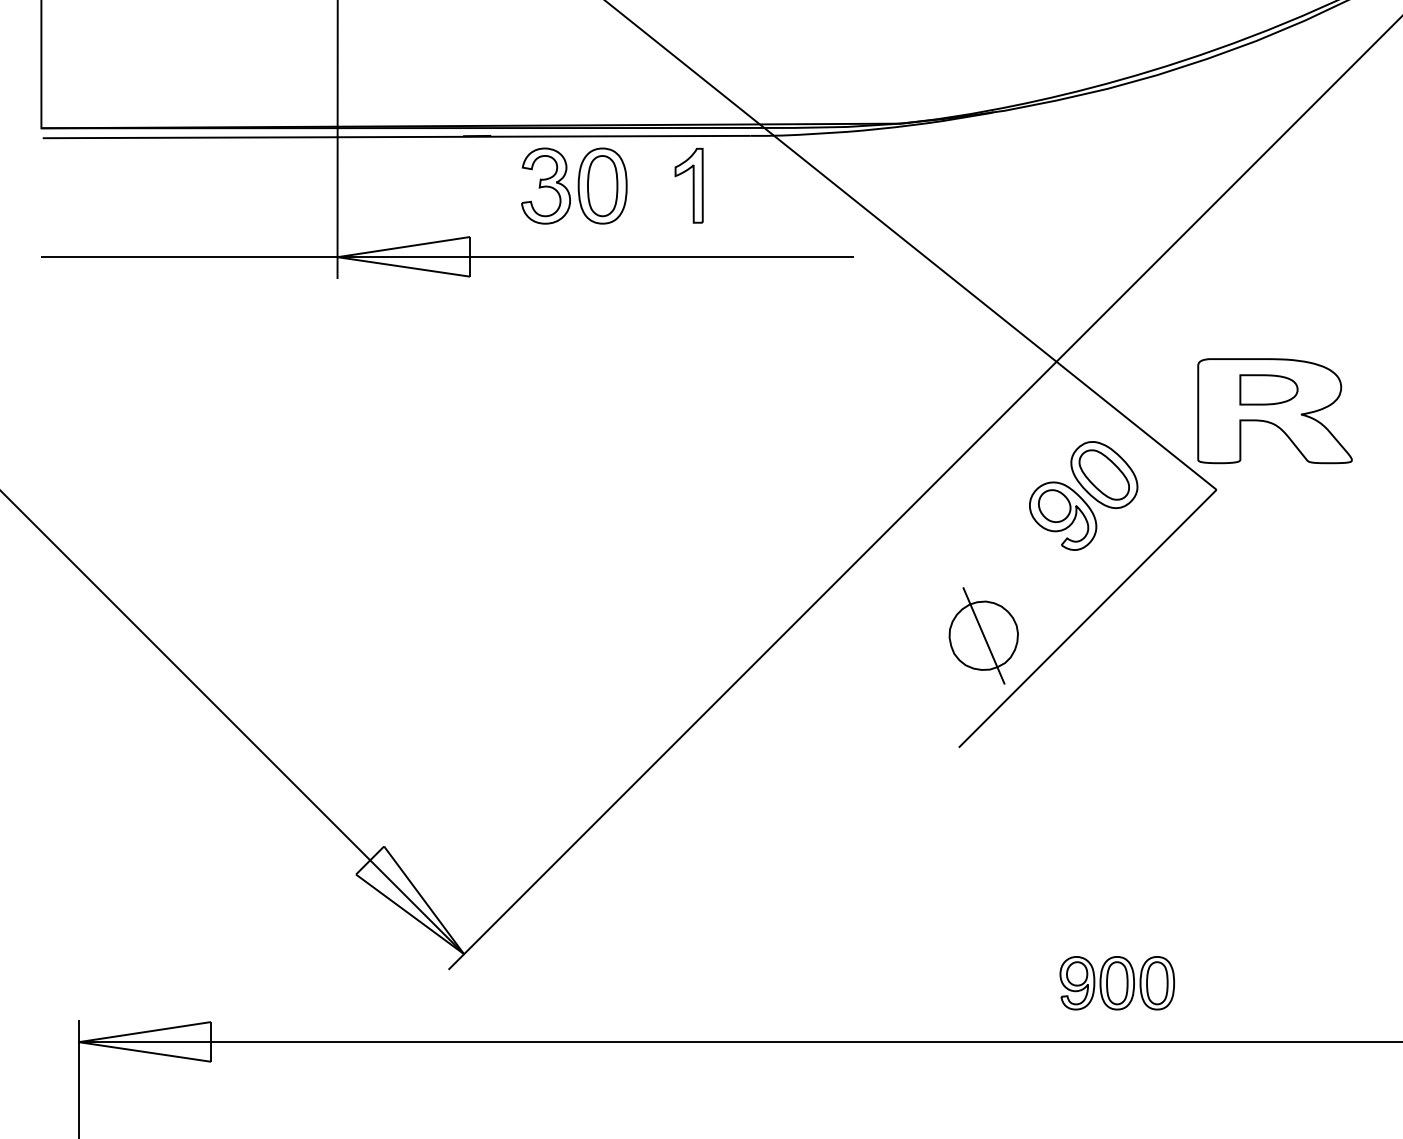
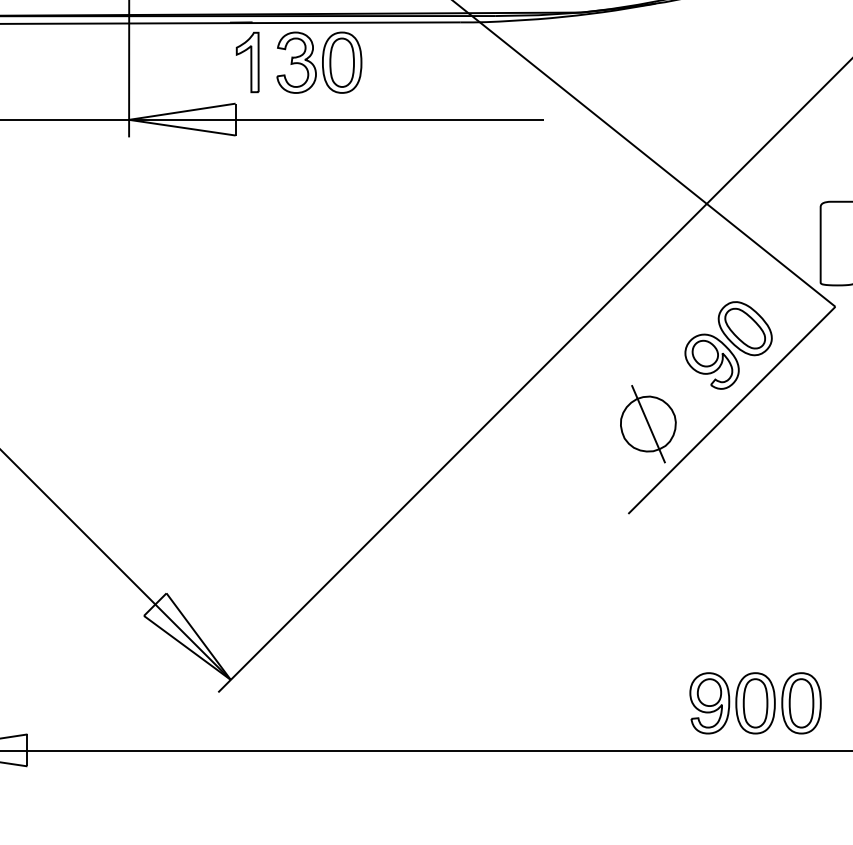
part: (688, 185) -> (247, 62), moved
part: (1083, 495) -> (728, 345), moved
part: (1117, 982) -> (755, 702), size x1.43

